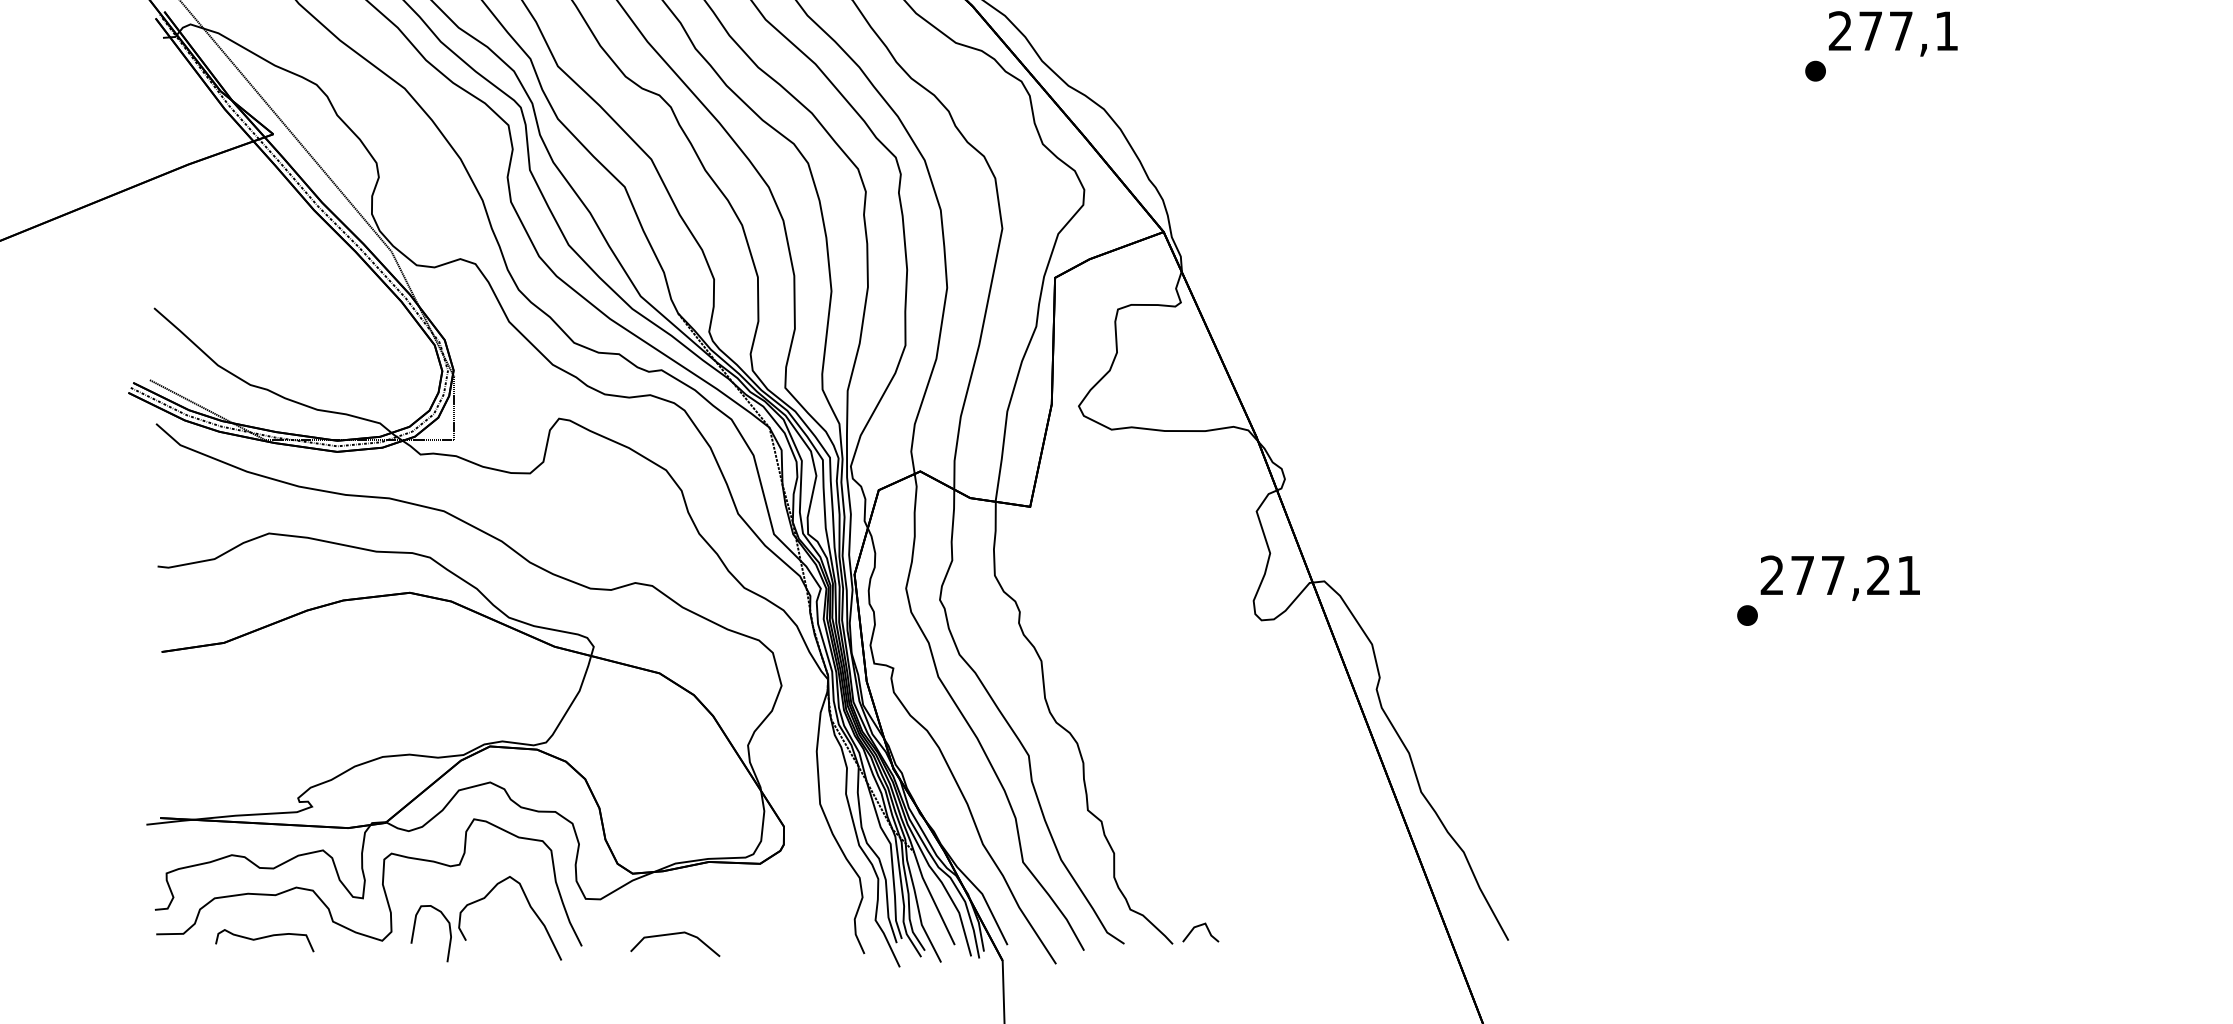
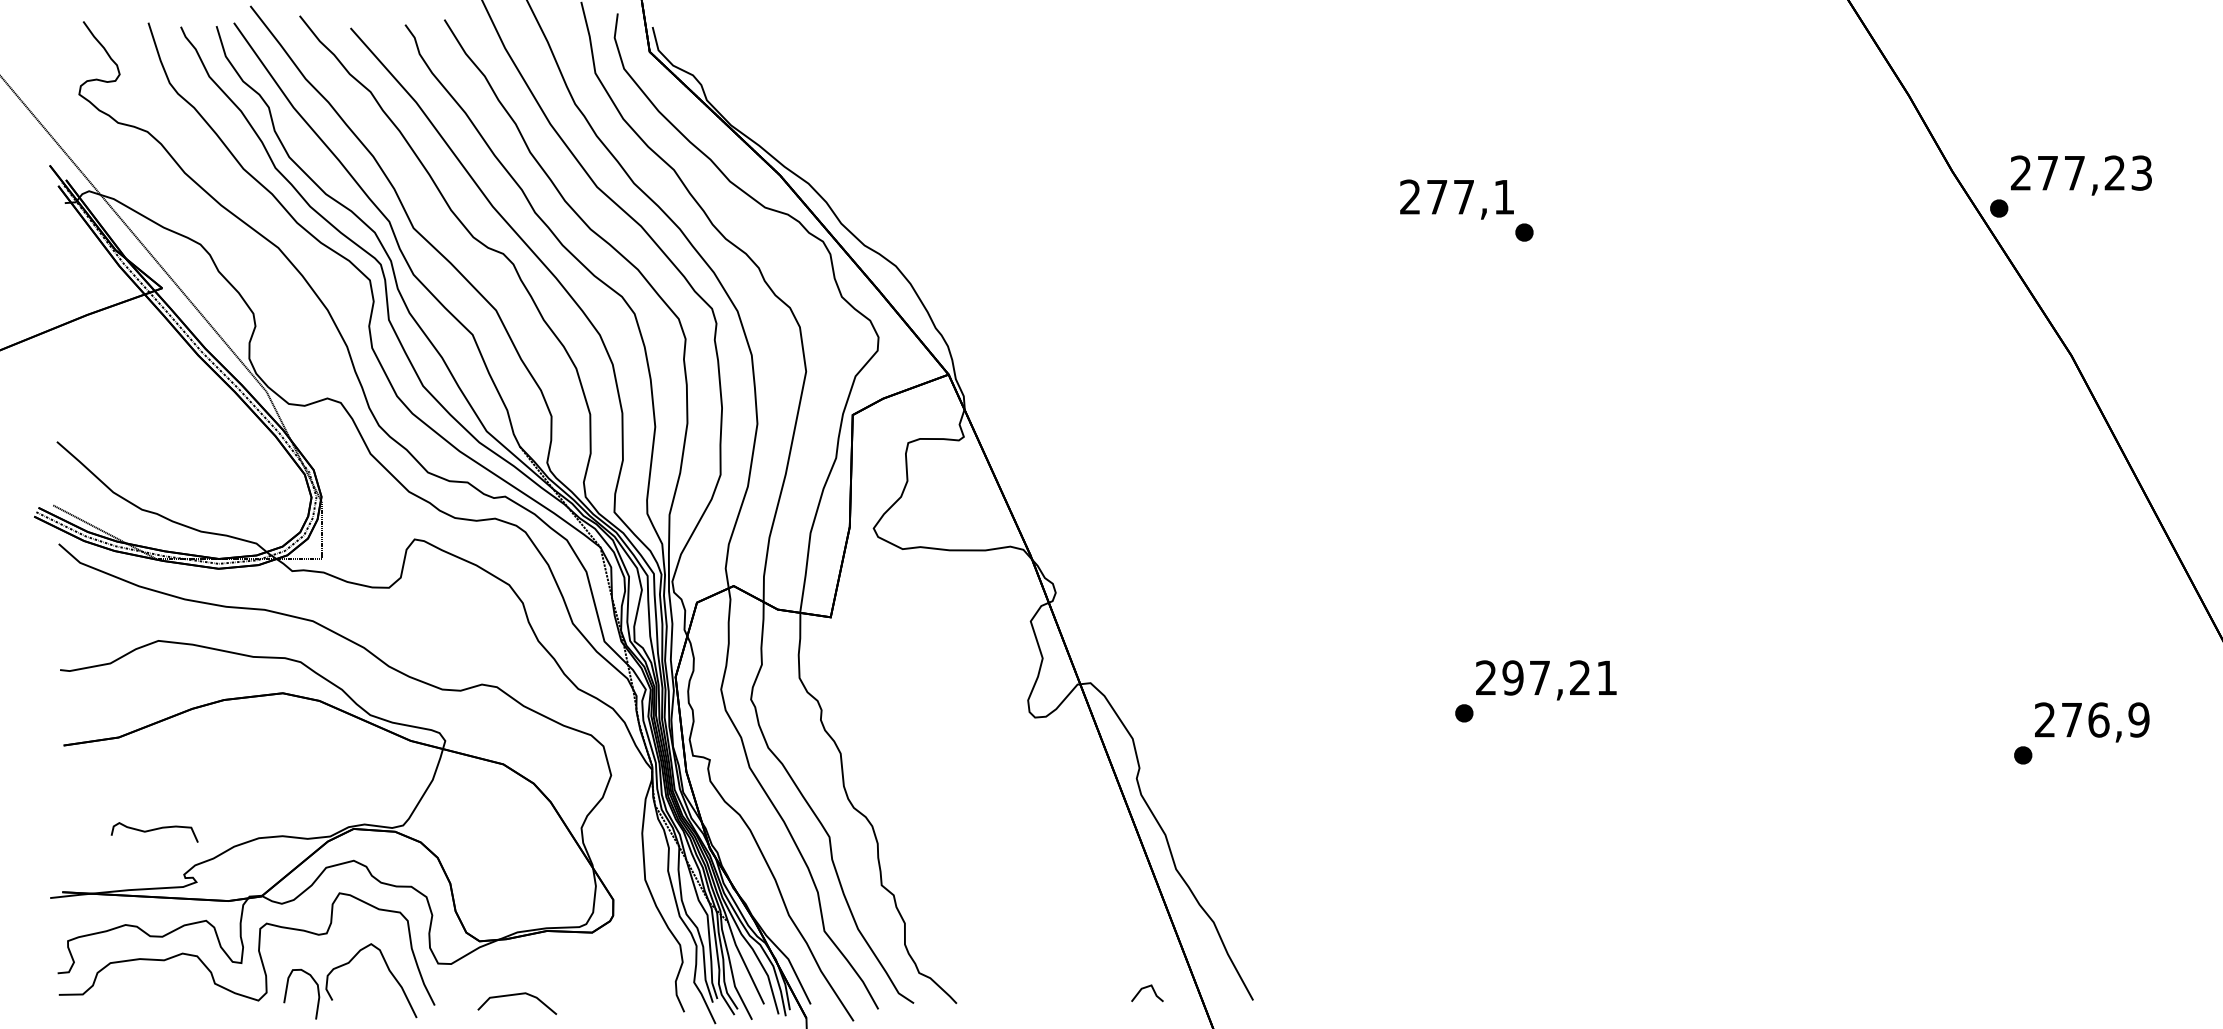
text: (1892, 33) -> (1456, 199), moved
text: (1802, 574) -> (1512, 677), 277,21 -> 297,21
line: (1199, 927) -> (1146, 988), moved
curve: (264, 938) -> (154, 830), moved

